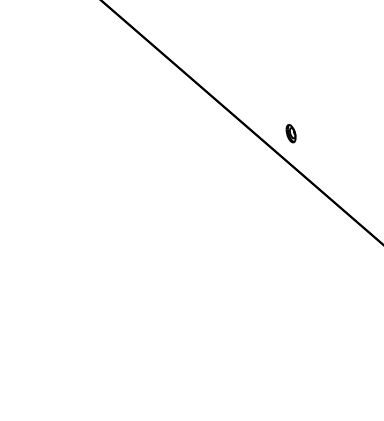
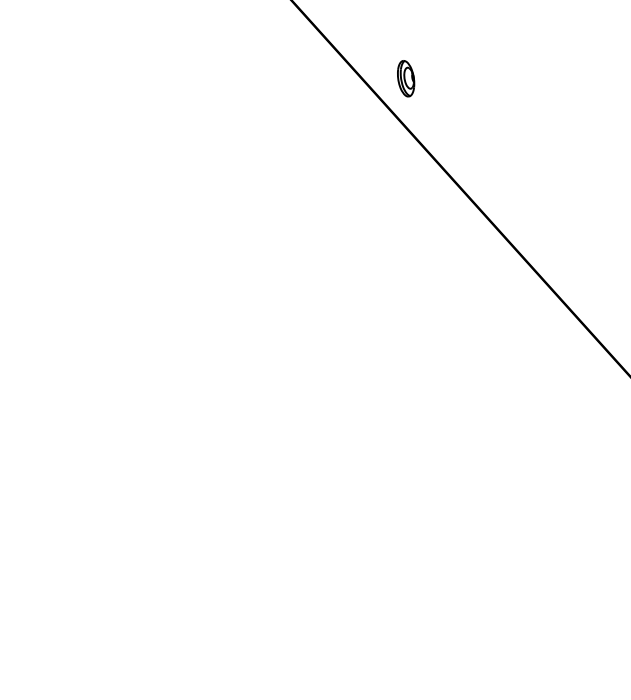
part: (290, 133) -> (404, 78), moved

